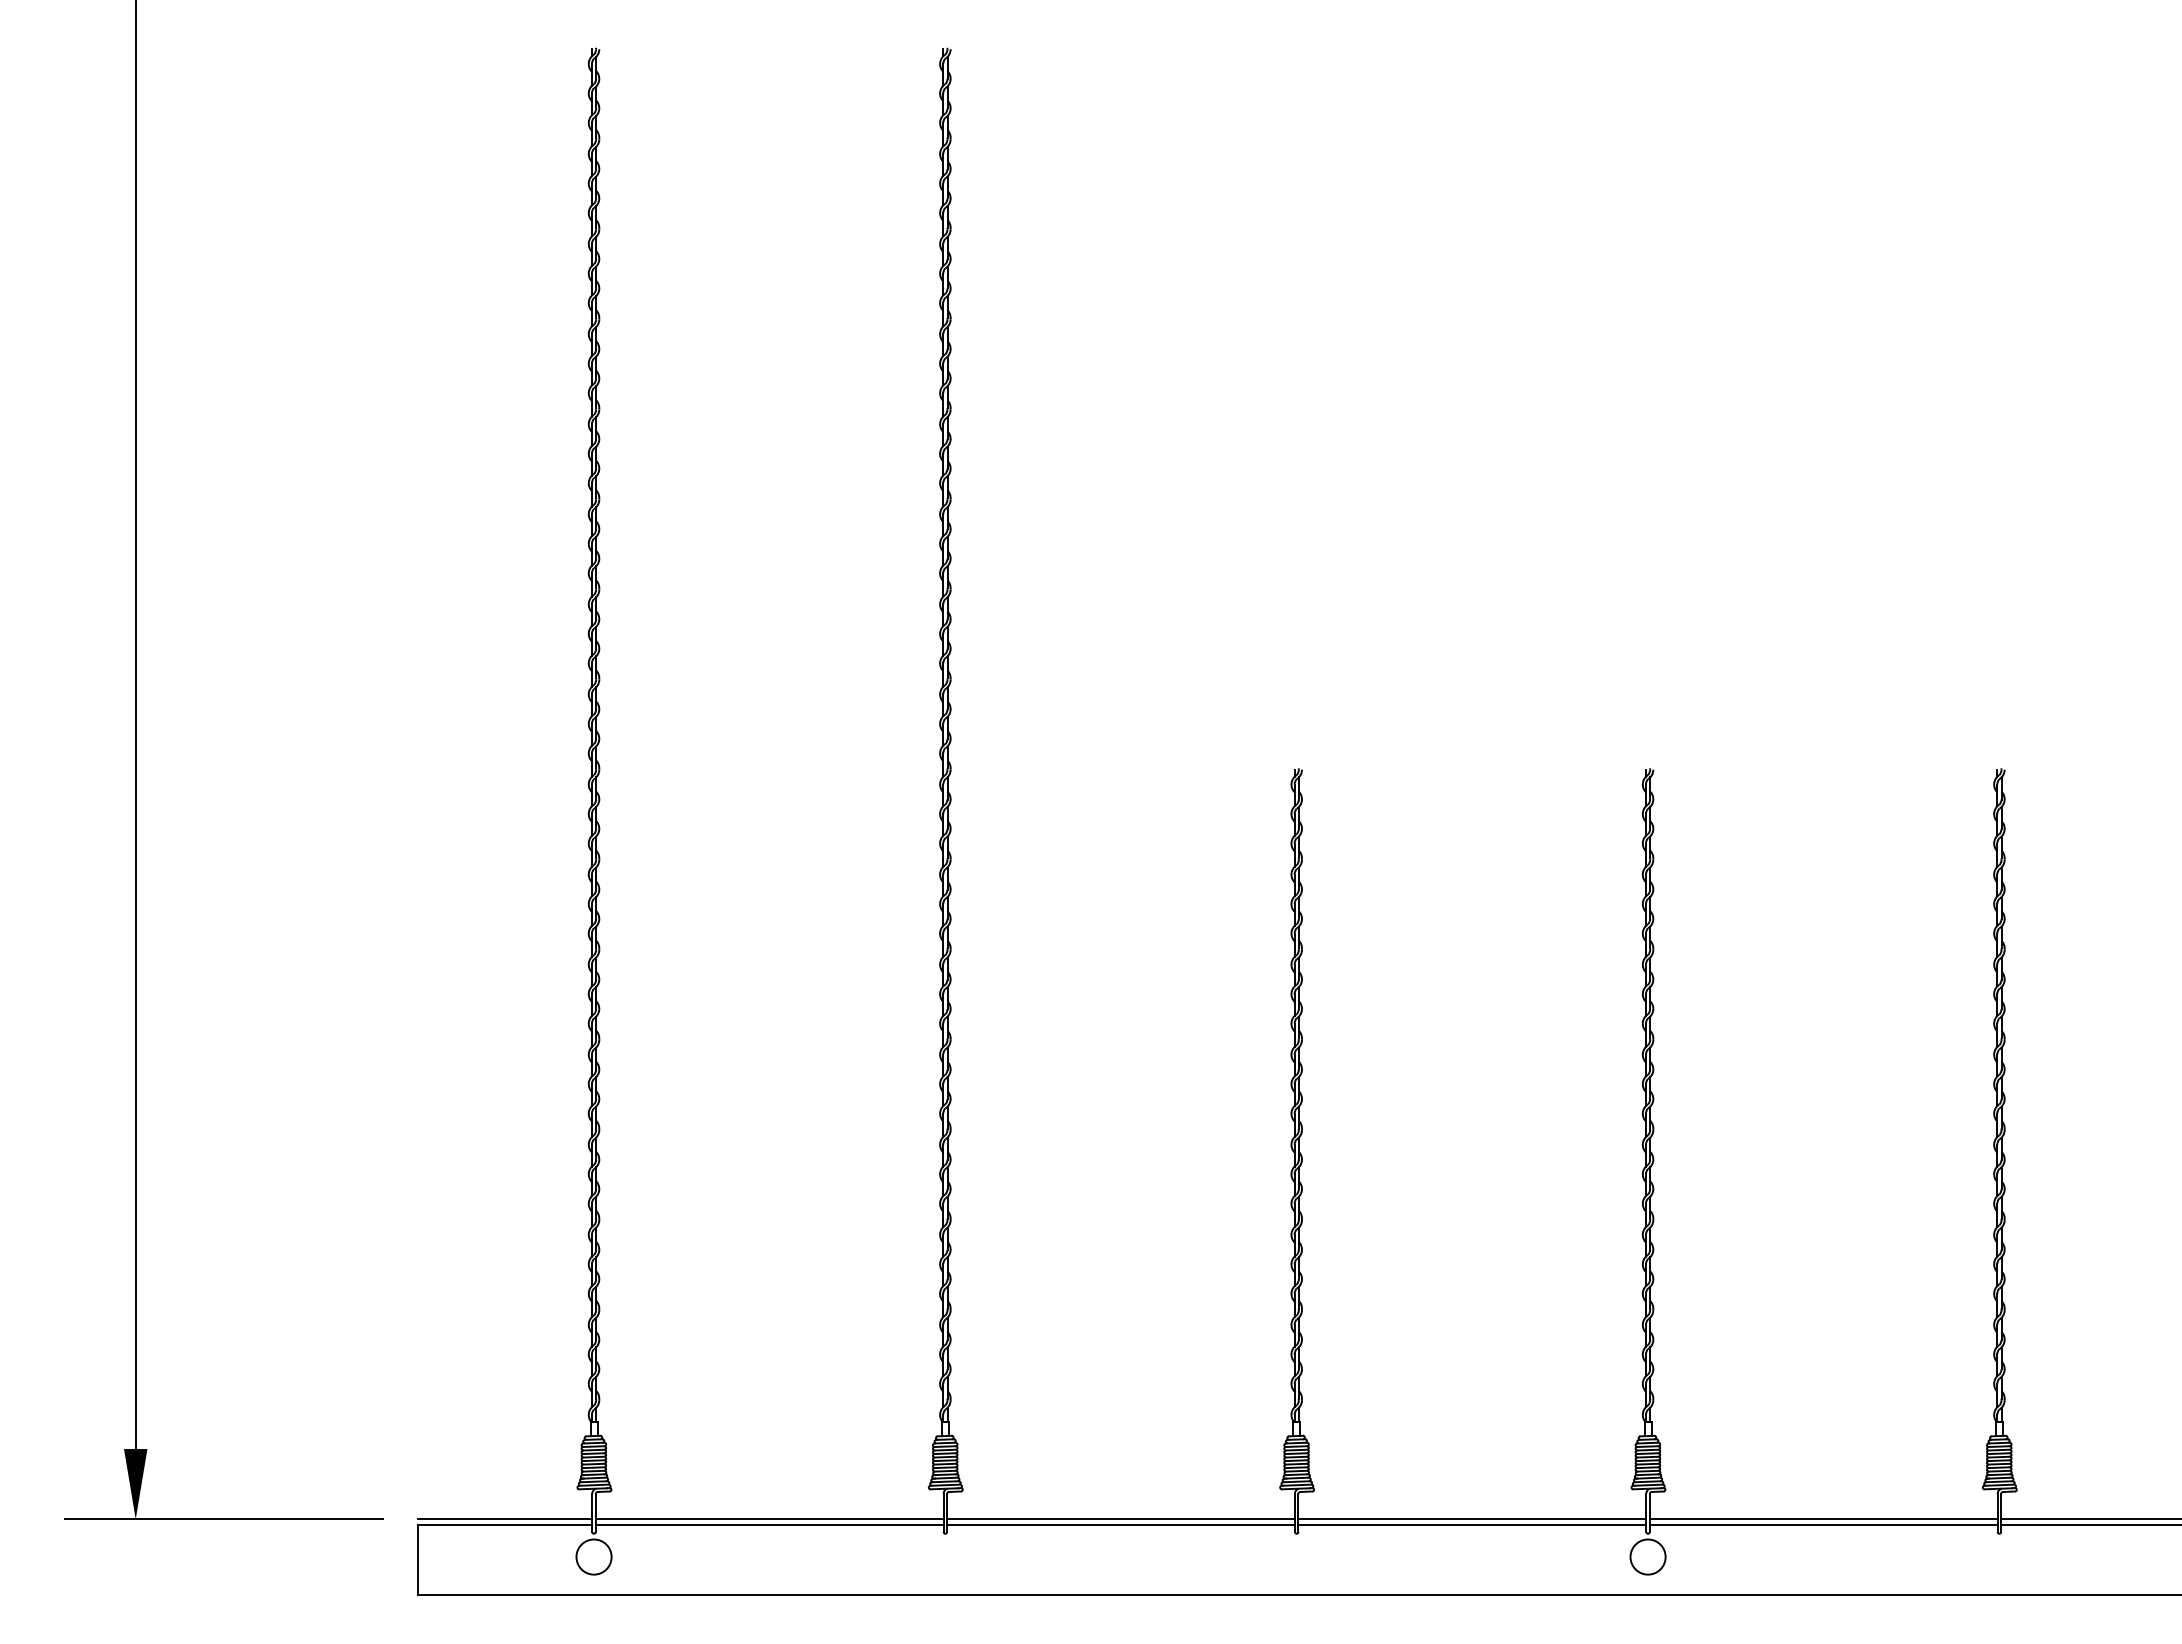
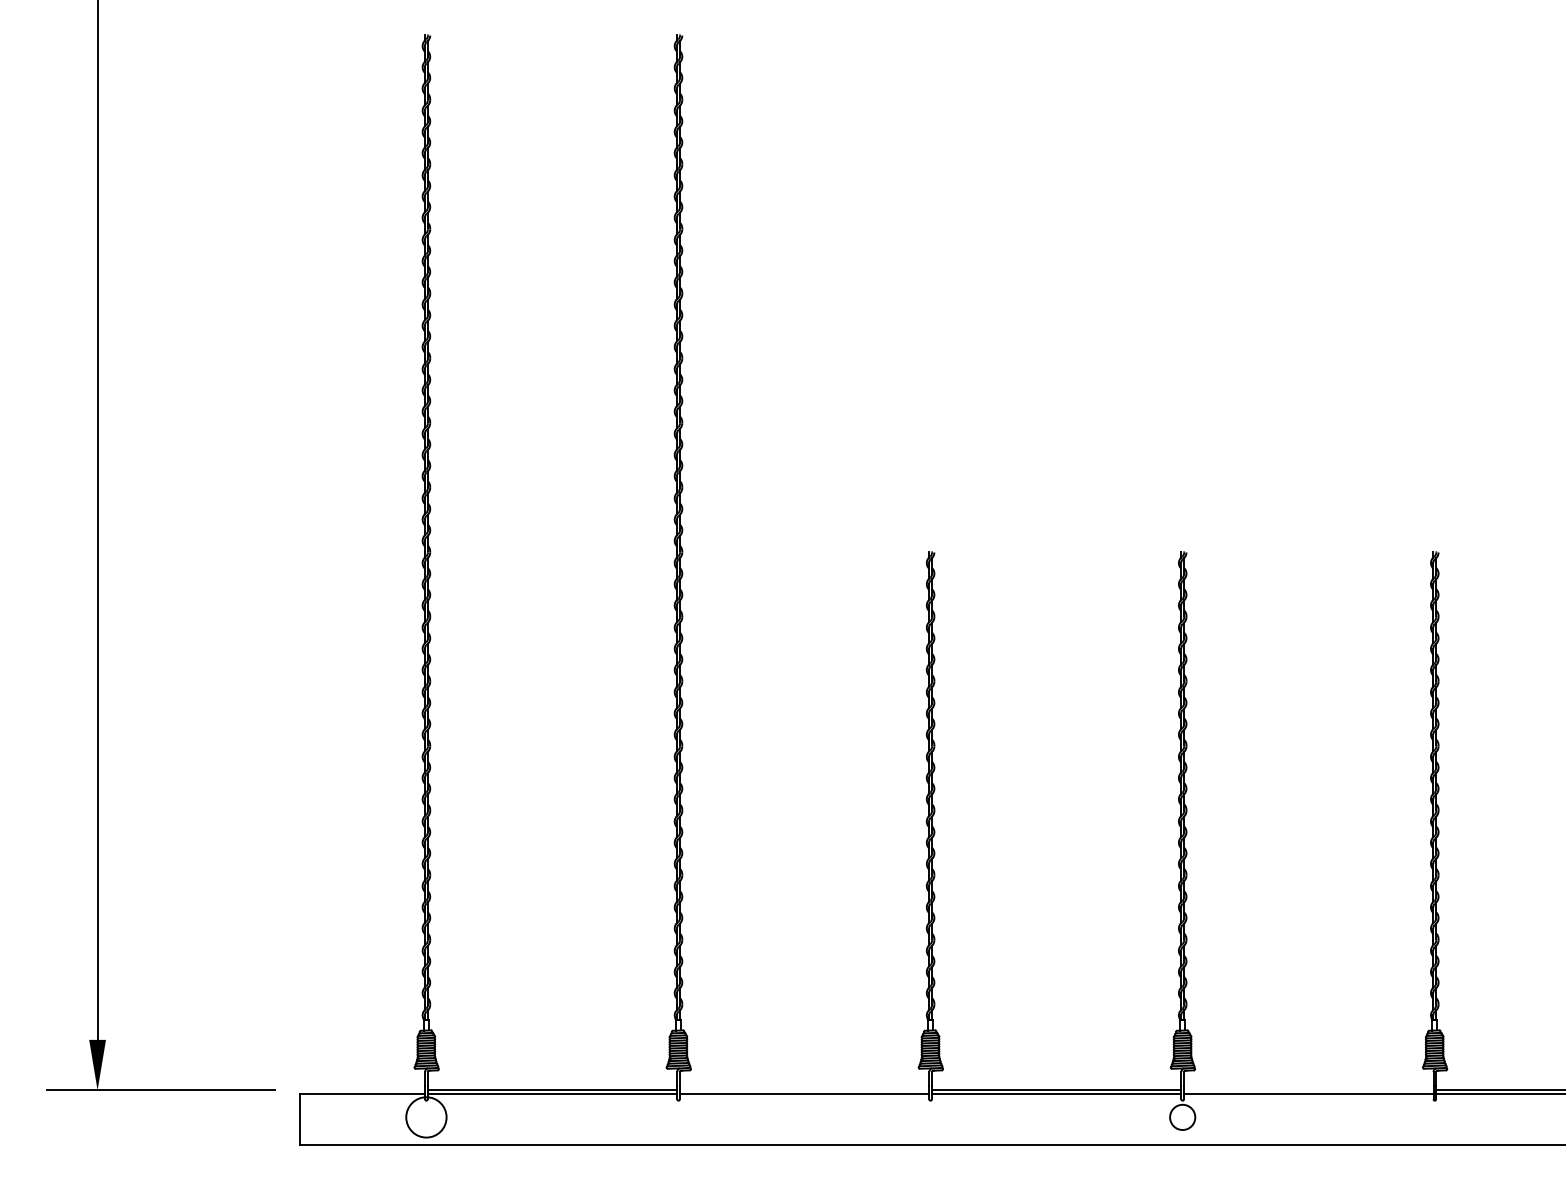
line: (505, 1519) -> (362, 1090), removed
line: (1120, 1519) -> (804, 1090), removed
line: (1823, 1519) -> (1308, 1090), removed
circle: (593, 1556) -> (426, 1117), size x1.6

